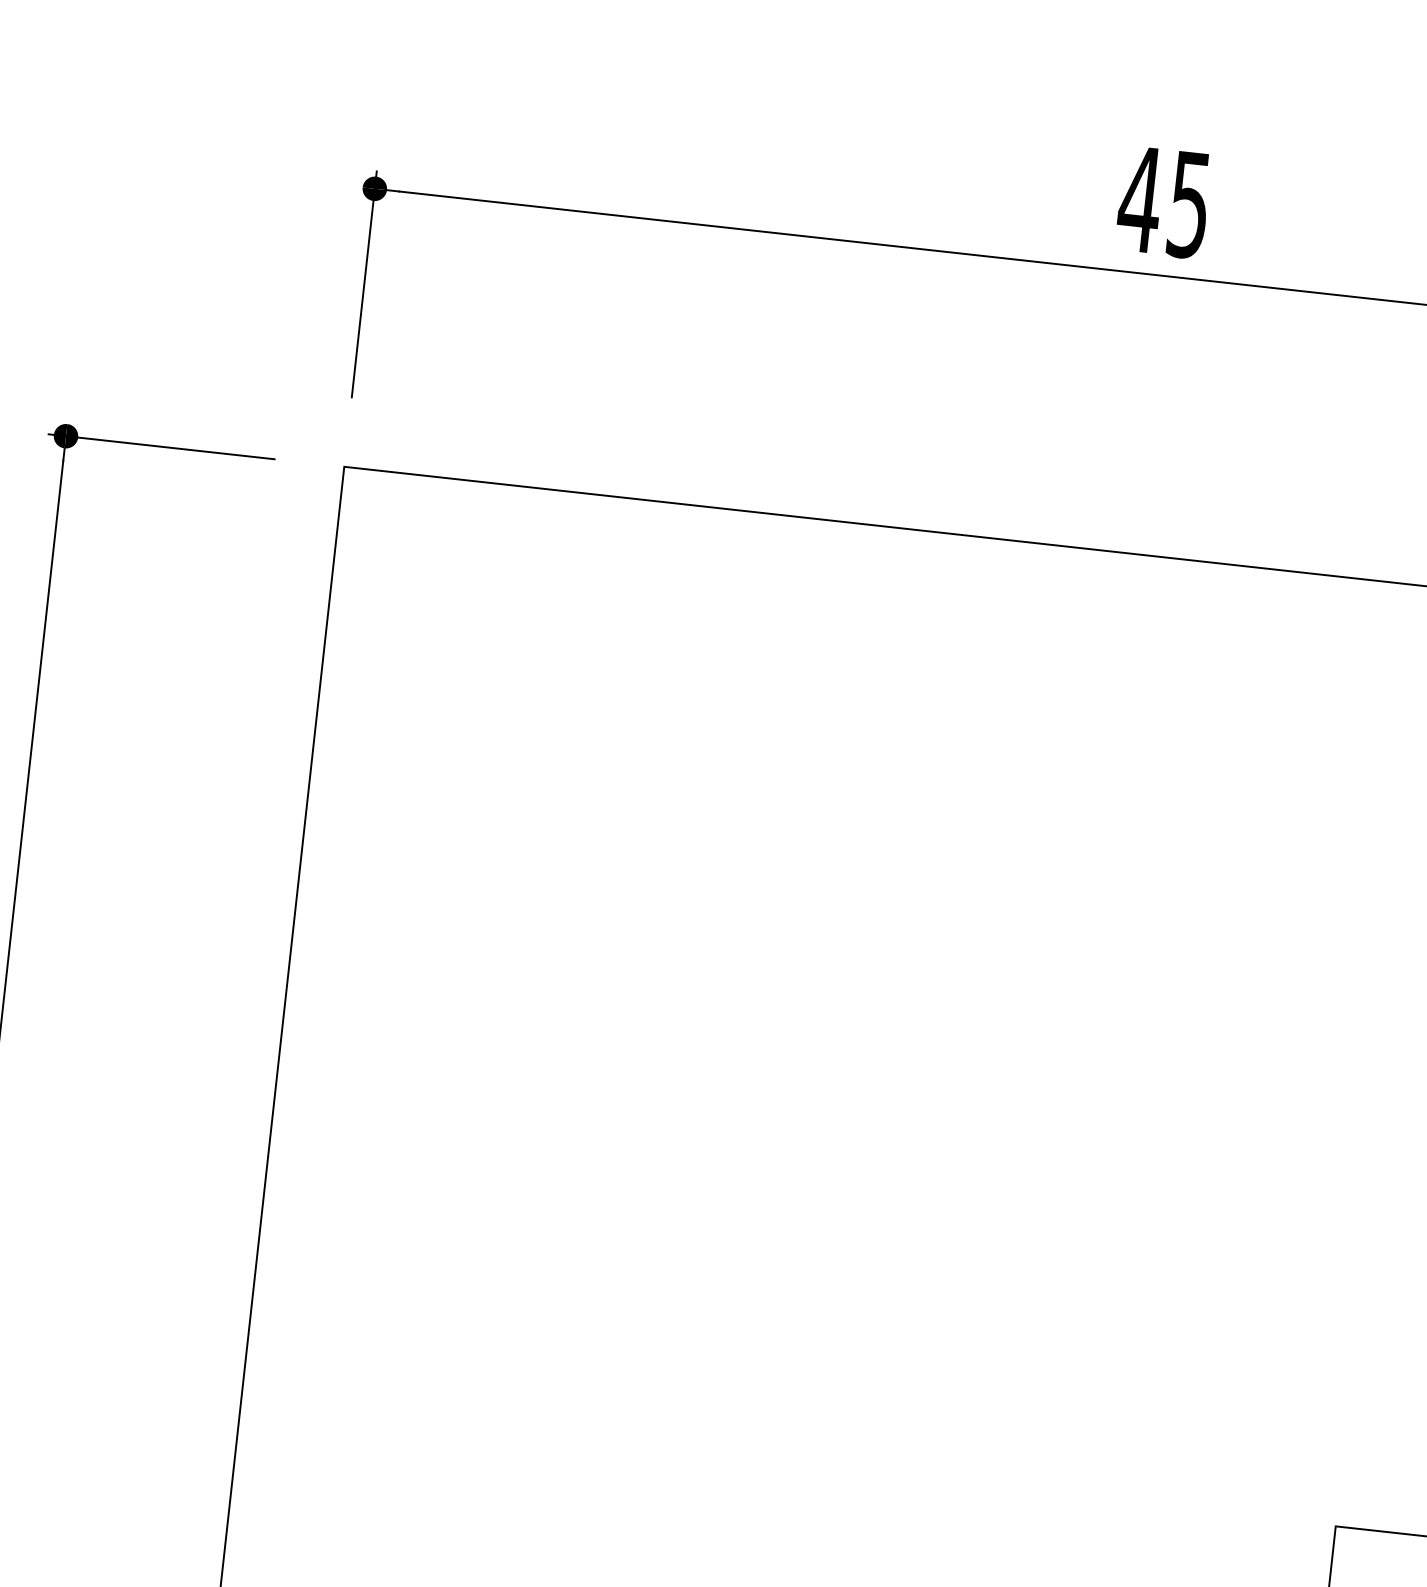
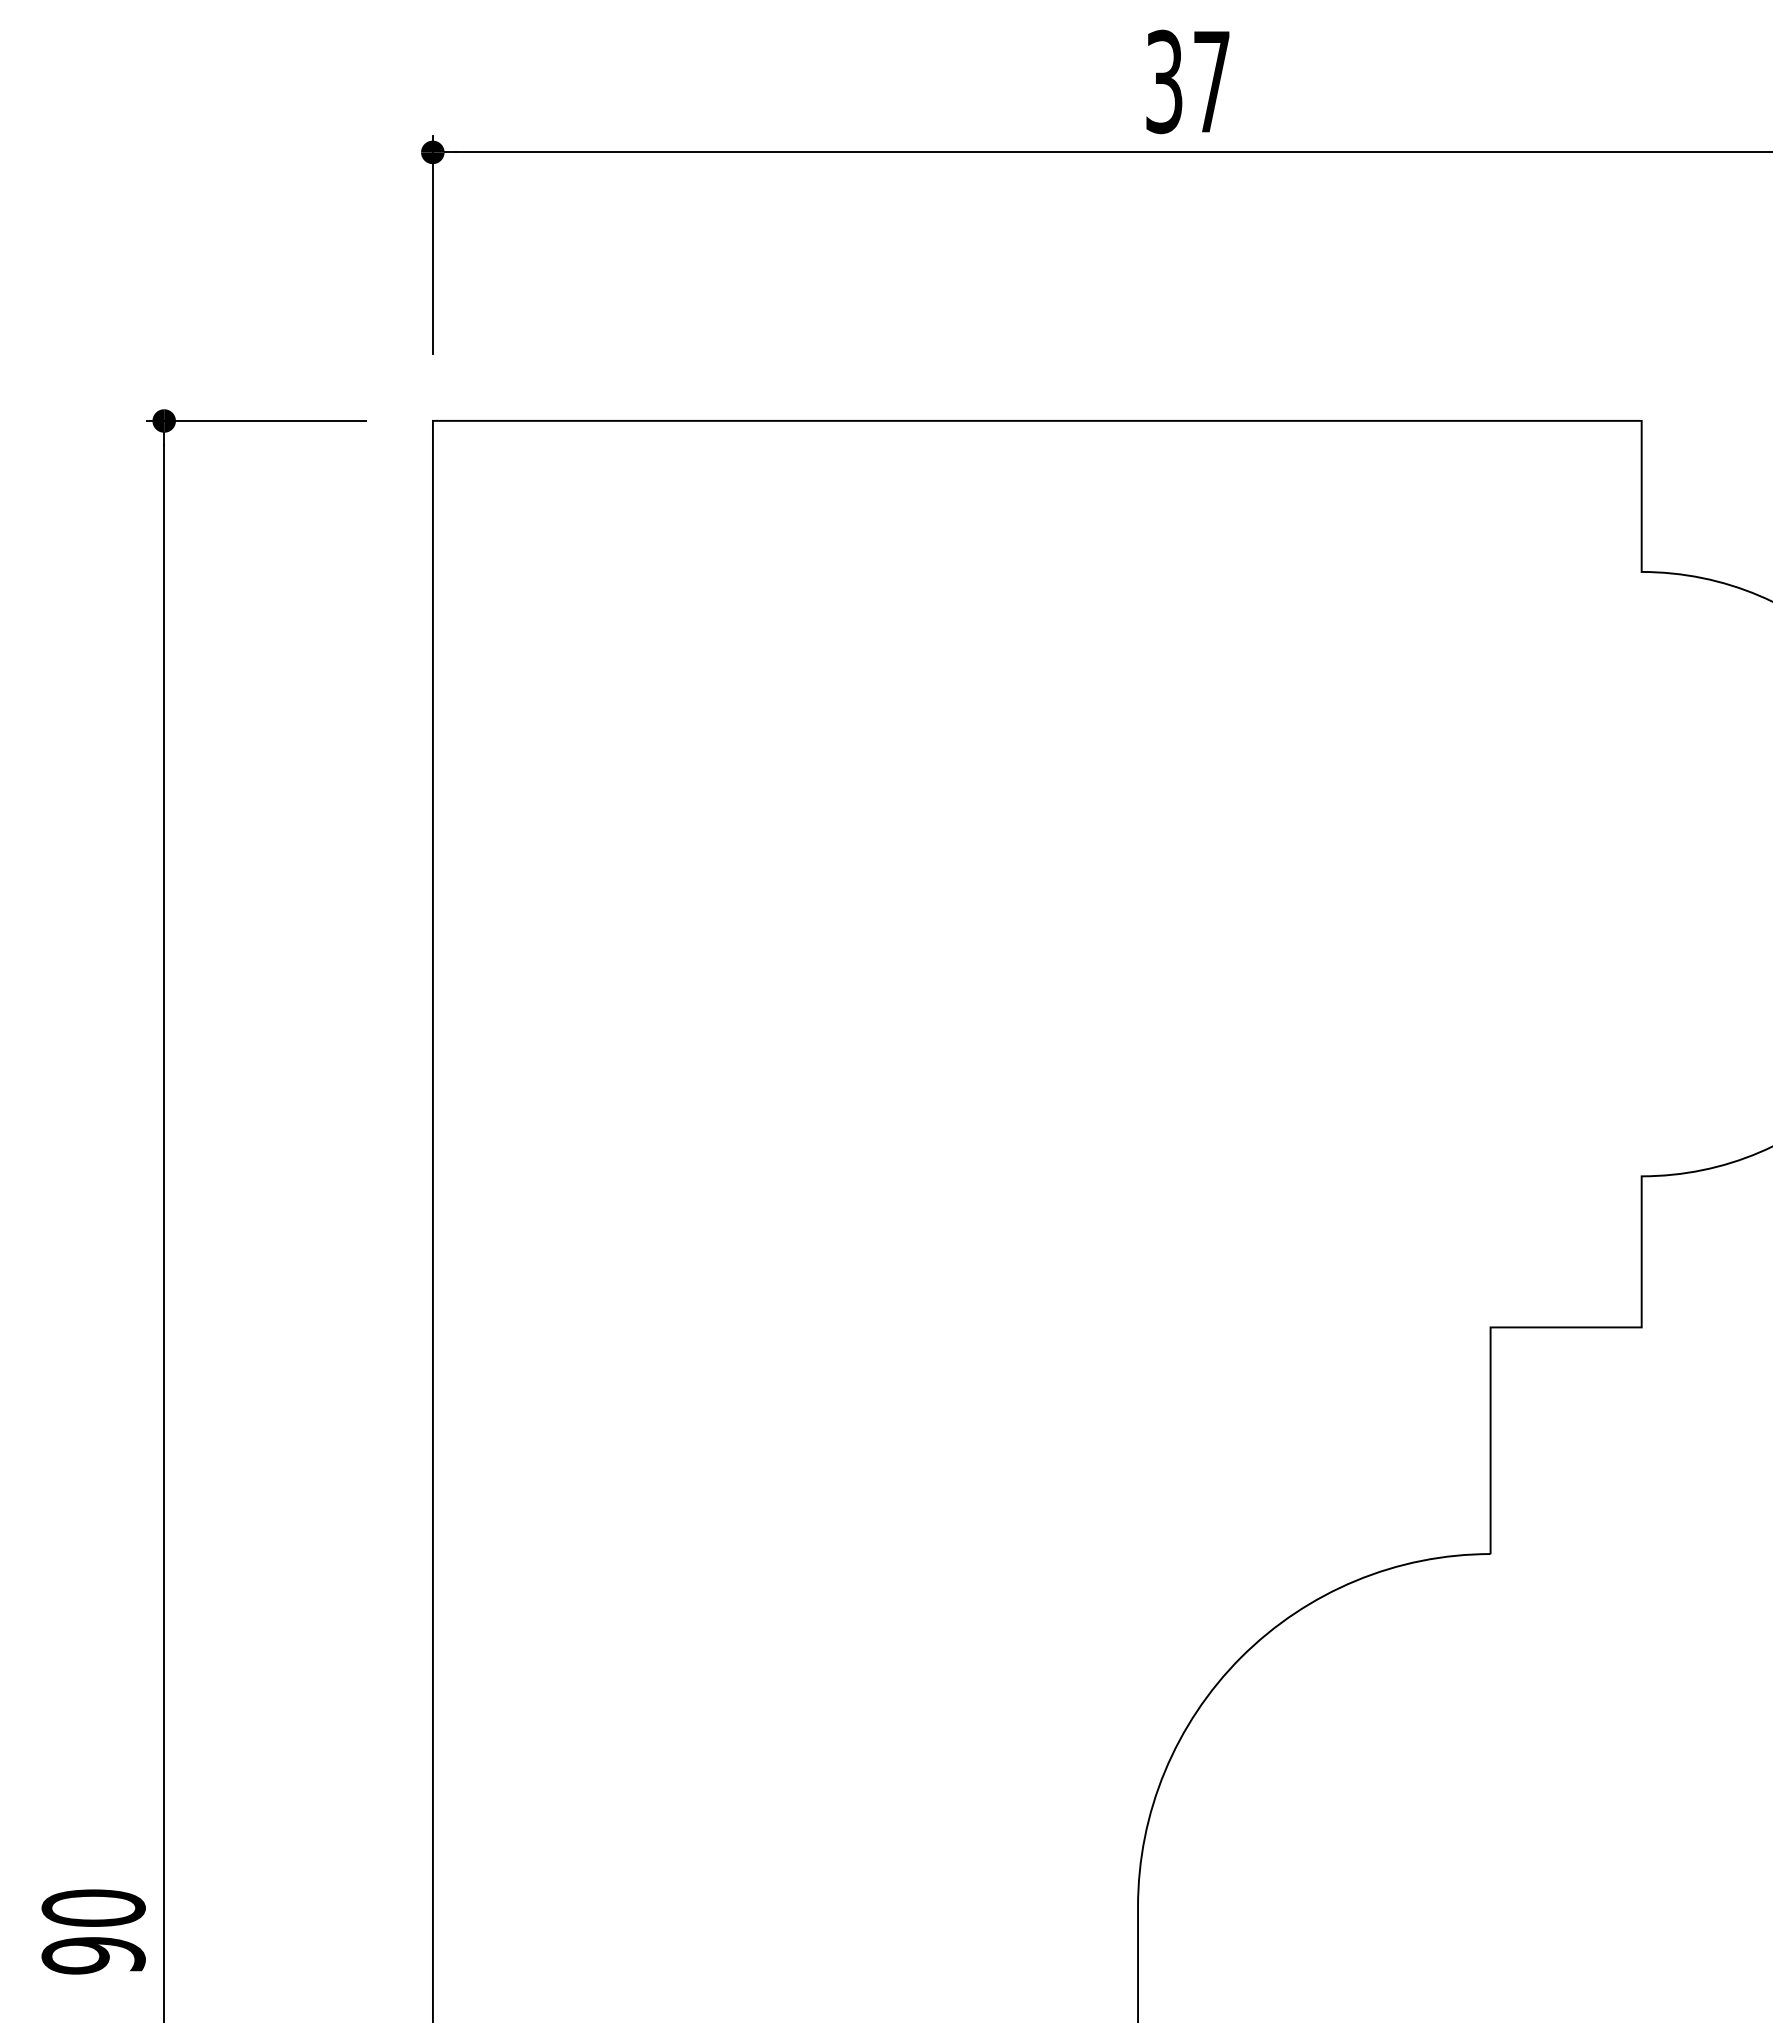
text: (1163, 201) -> (1186, 81), 45 -> 37

